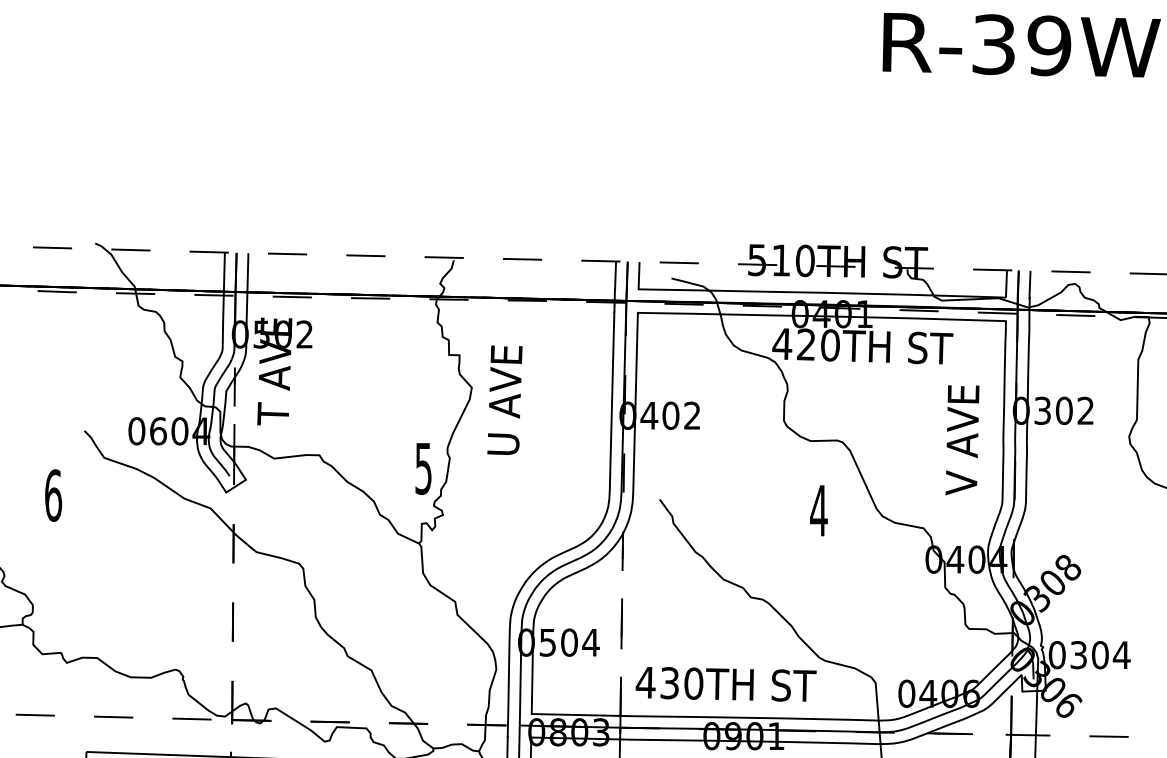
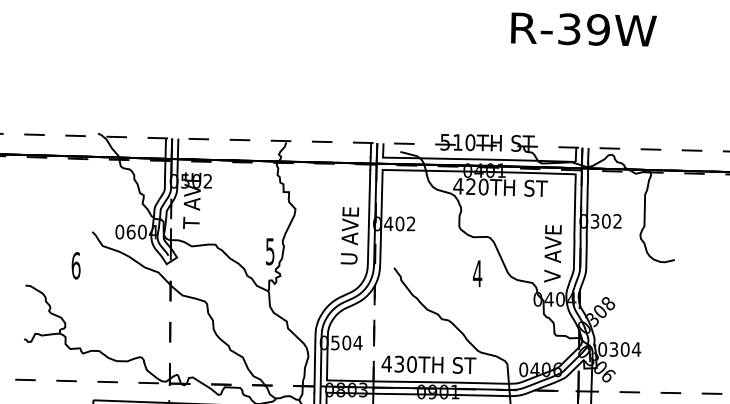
text: (504, 399) -> (349, 235), moved
text: (961, 439) -> (552, 253), moved

